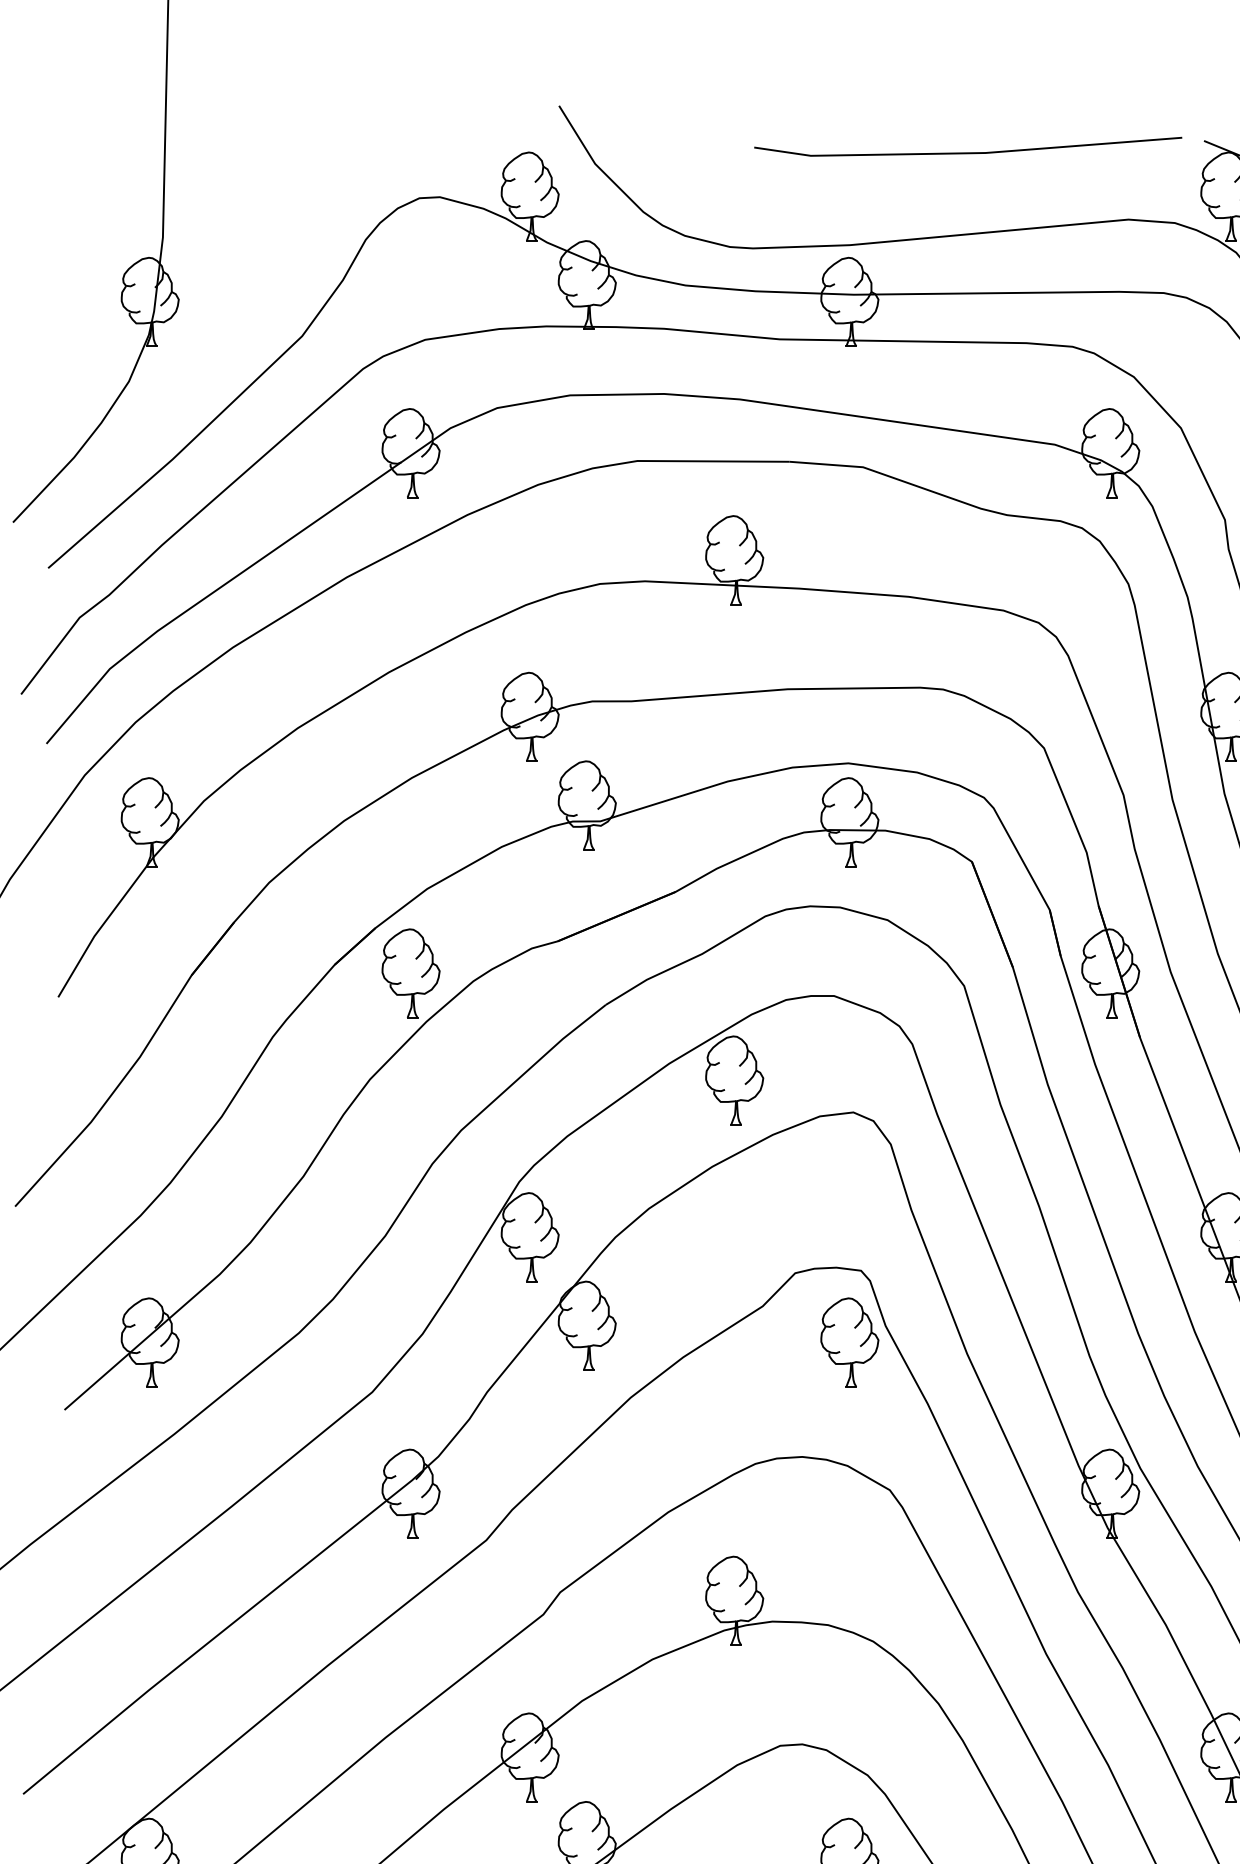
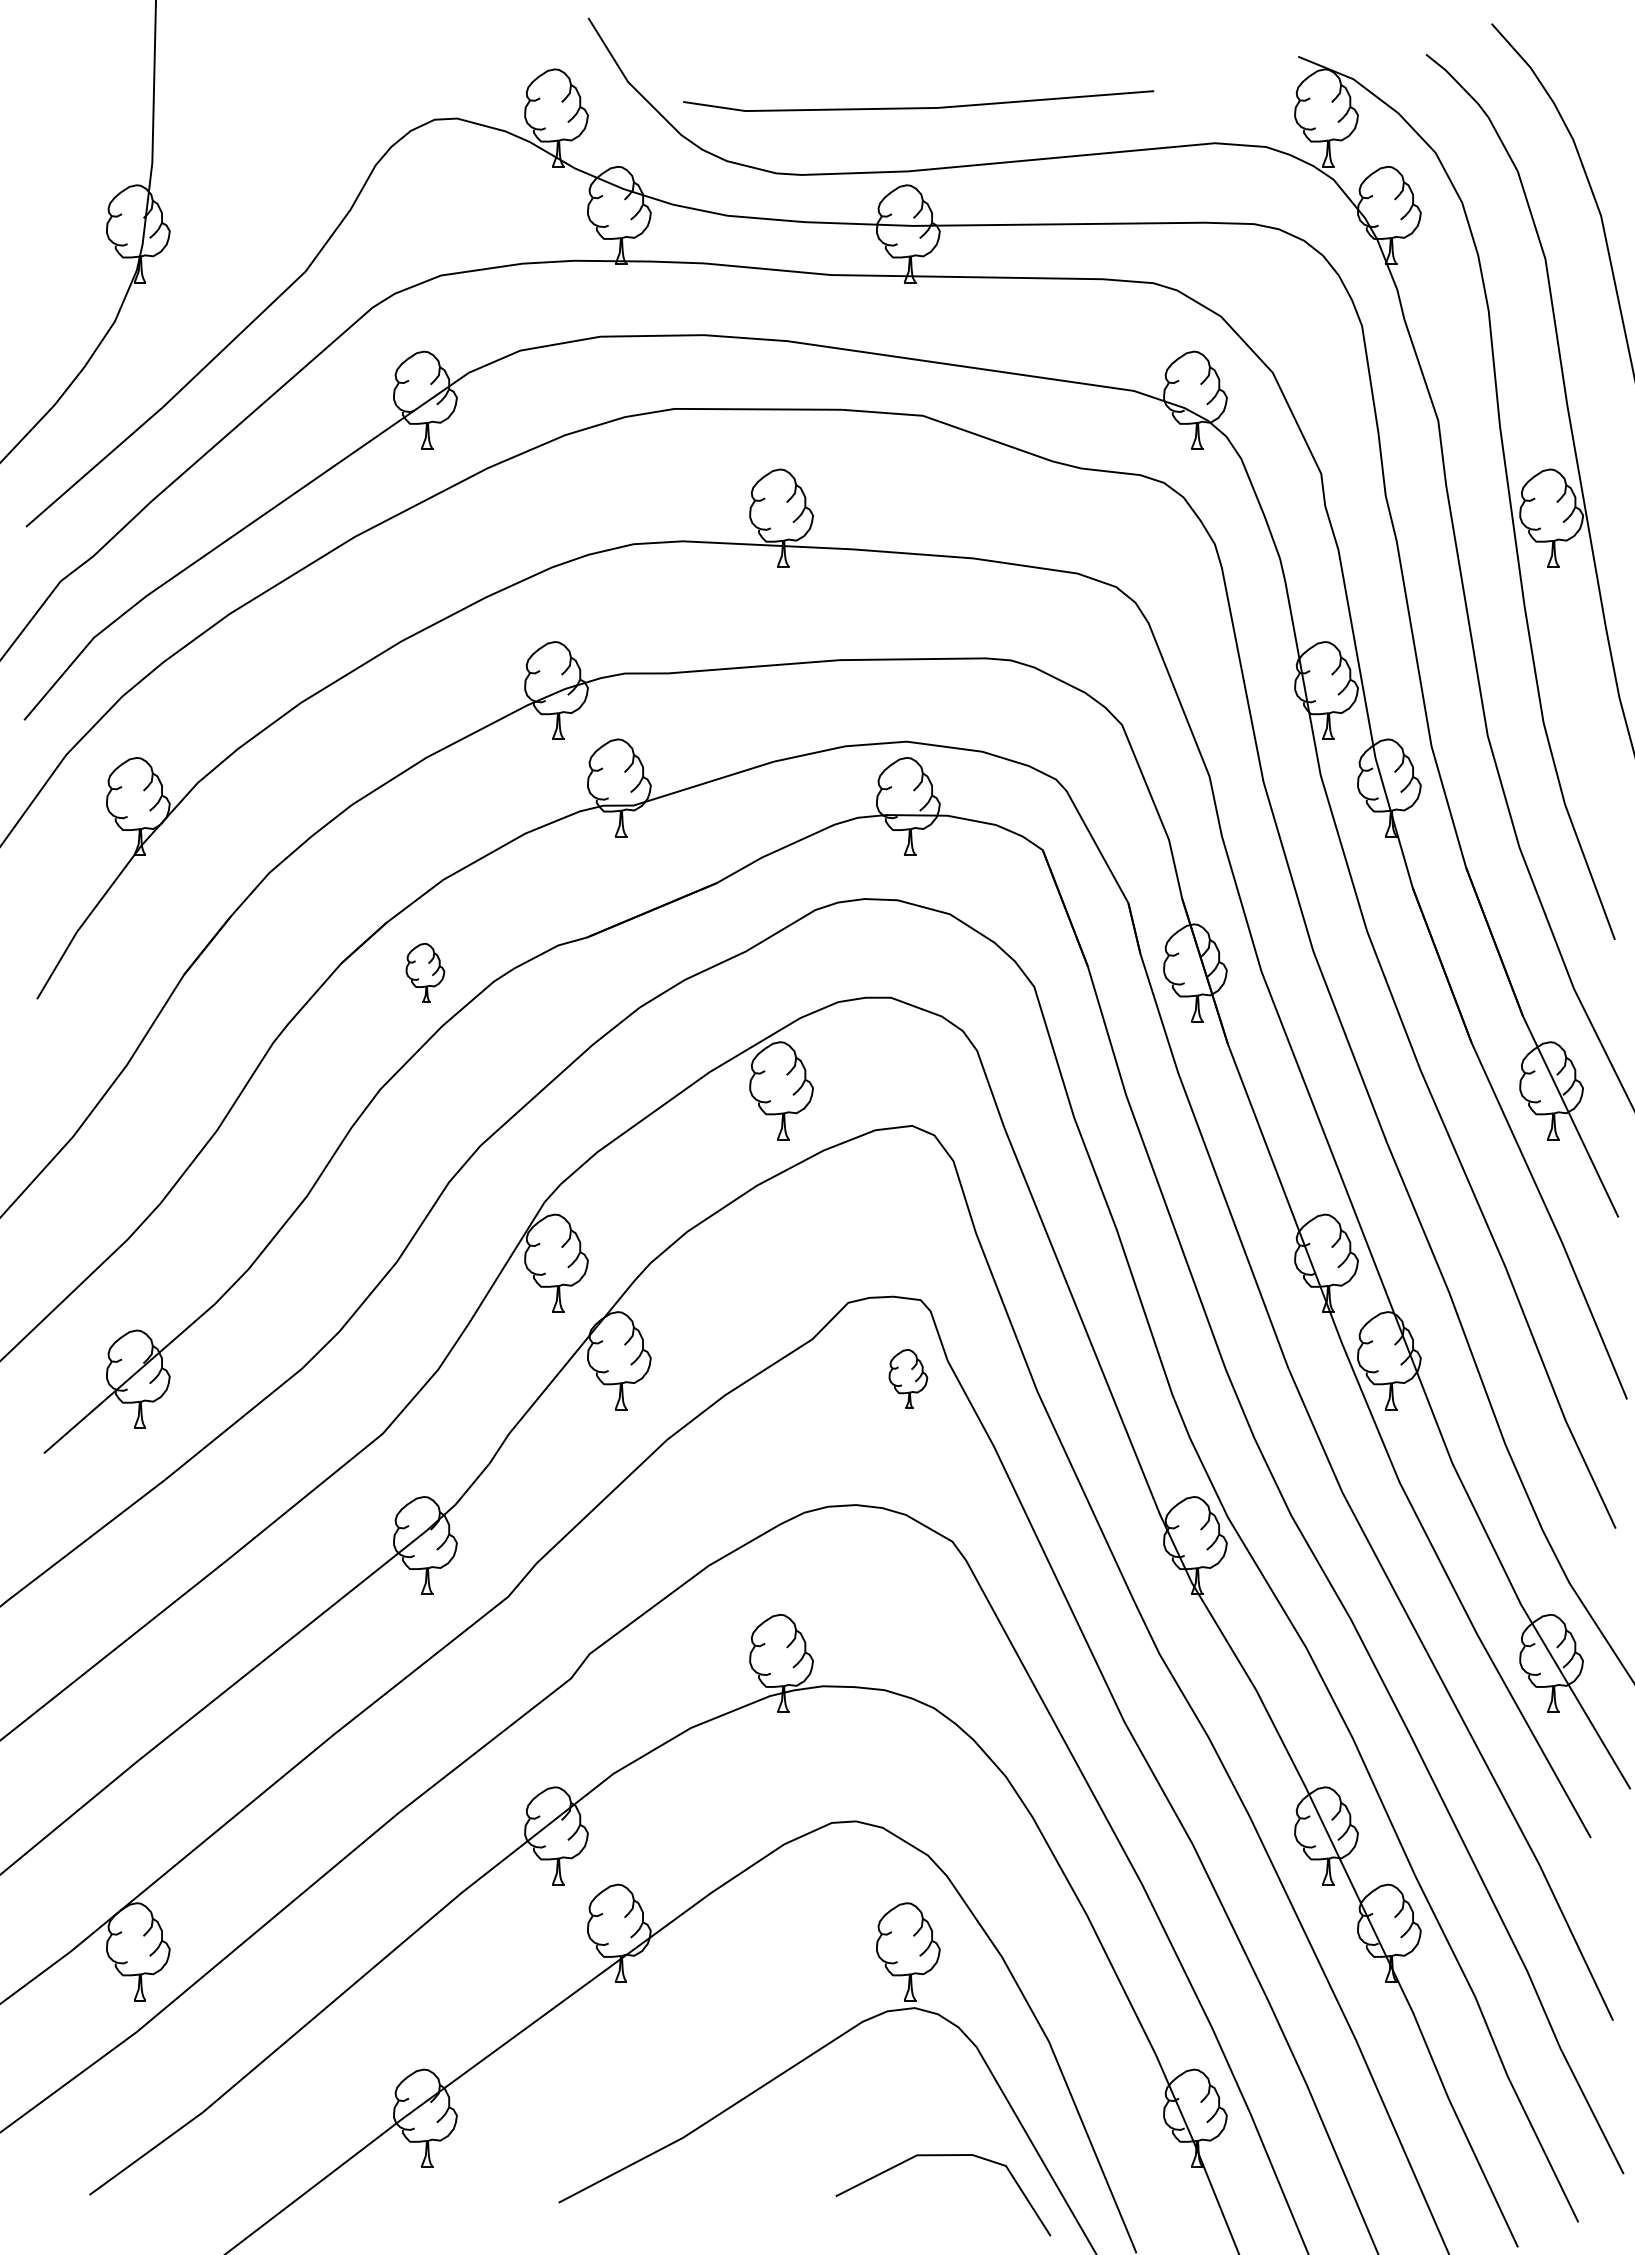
line: (968, 152) -> (918, 107), moved
part: (411, 973) -> (425, 972), size x0.6
part: (849, 1341) -> (908, 1378), size x0.6

